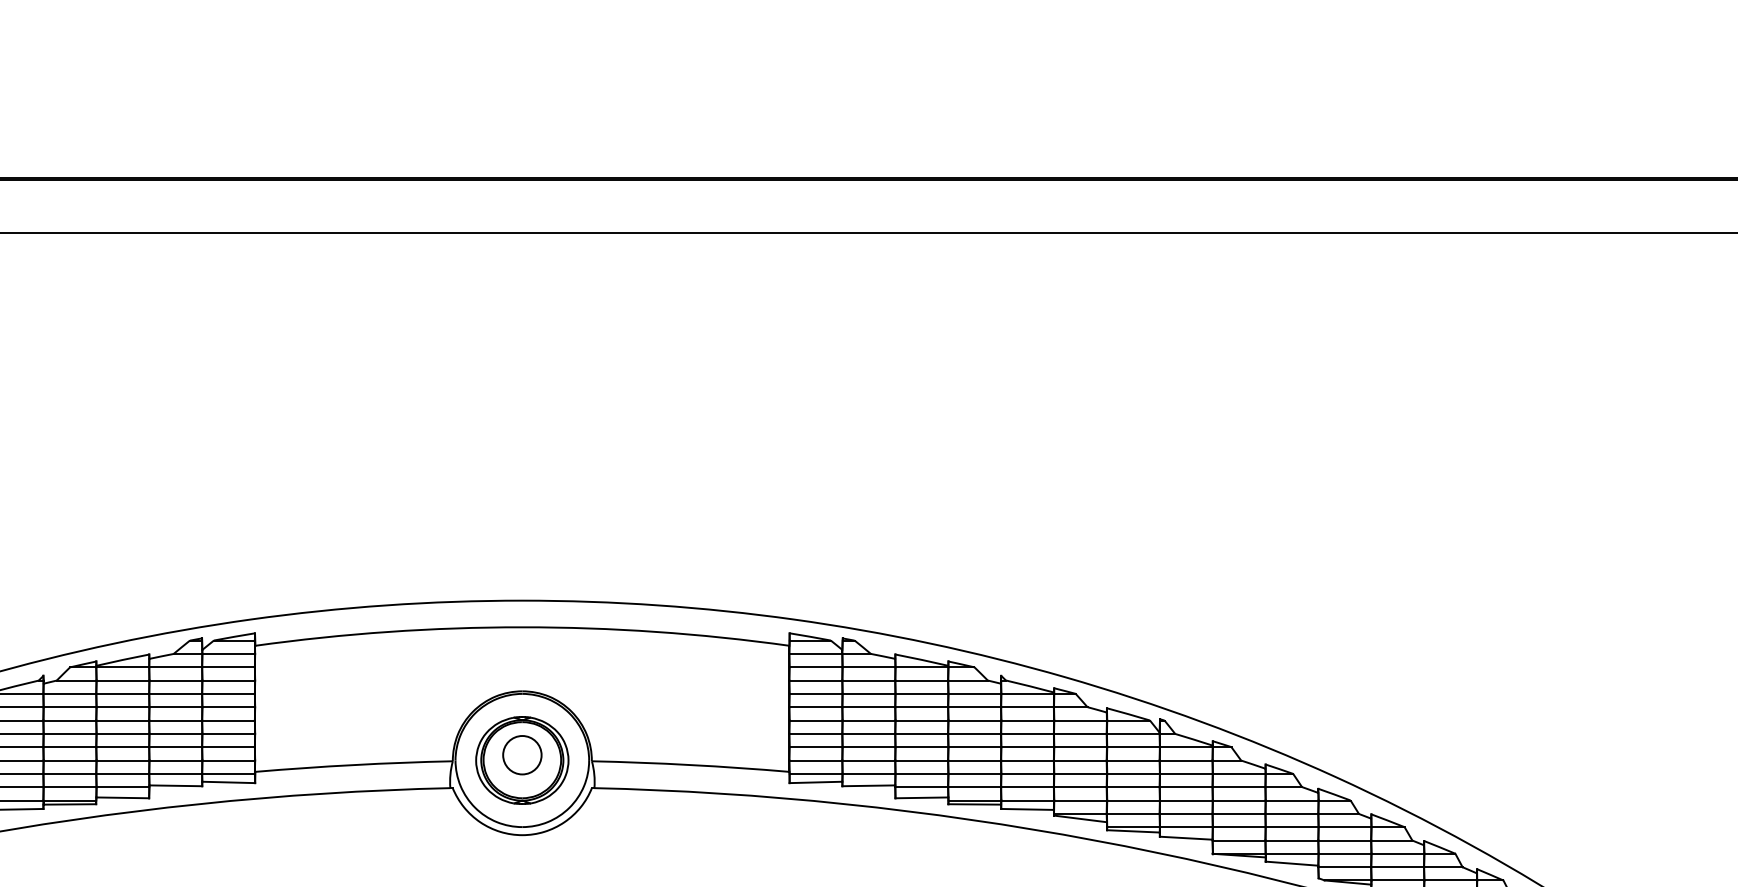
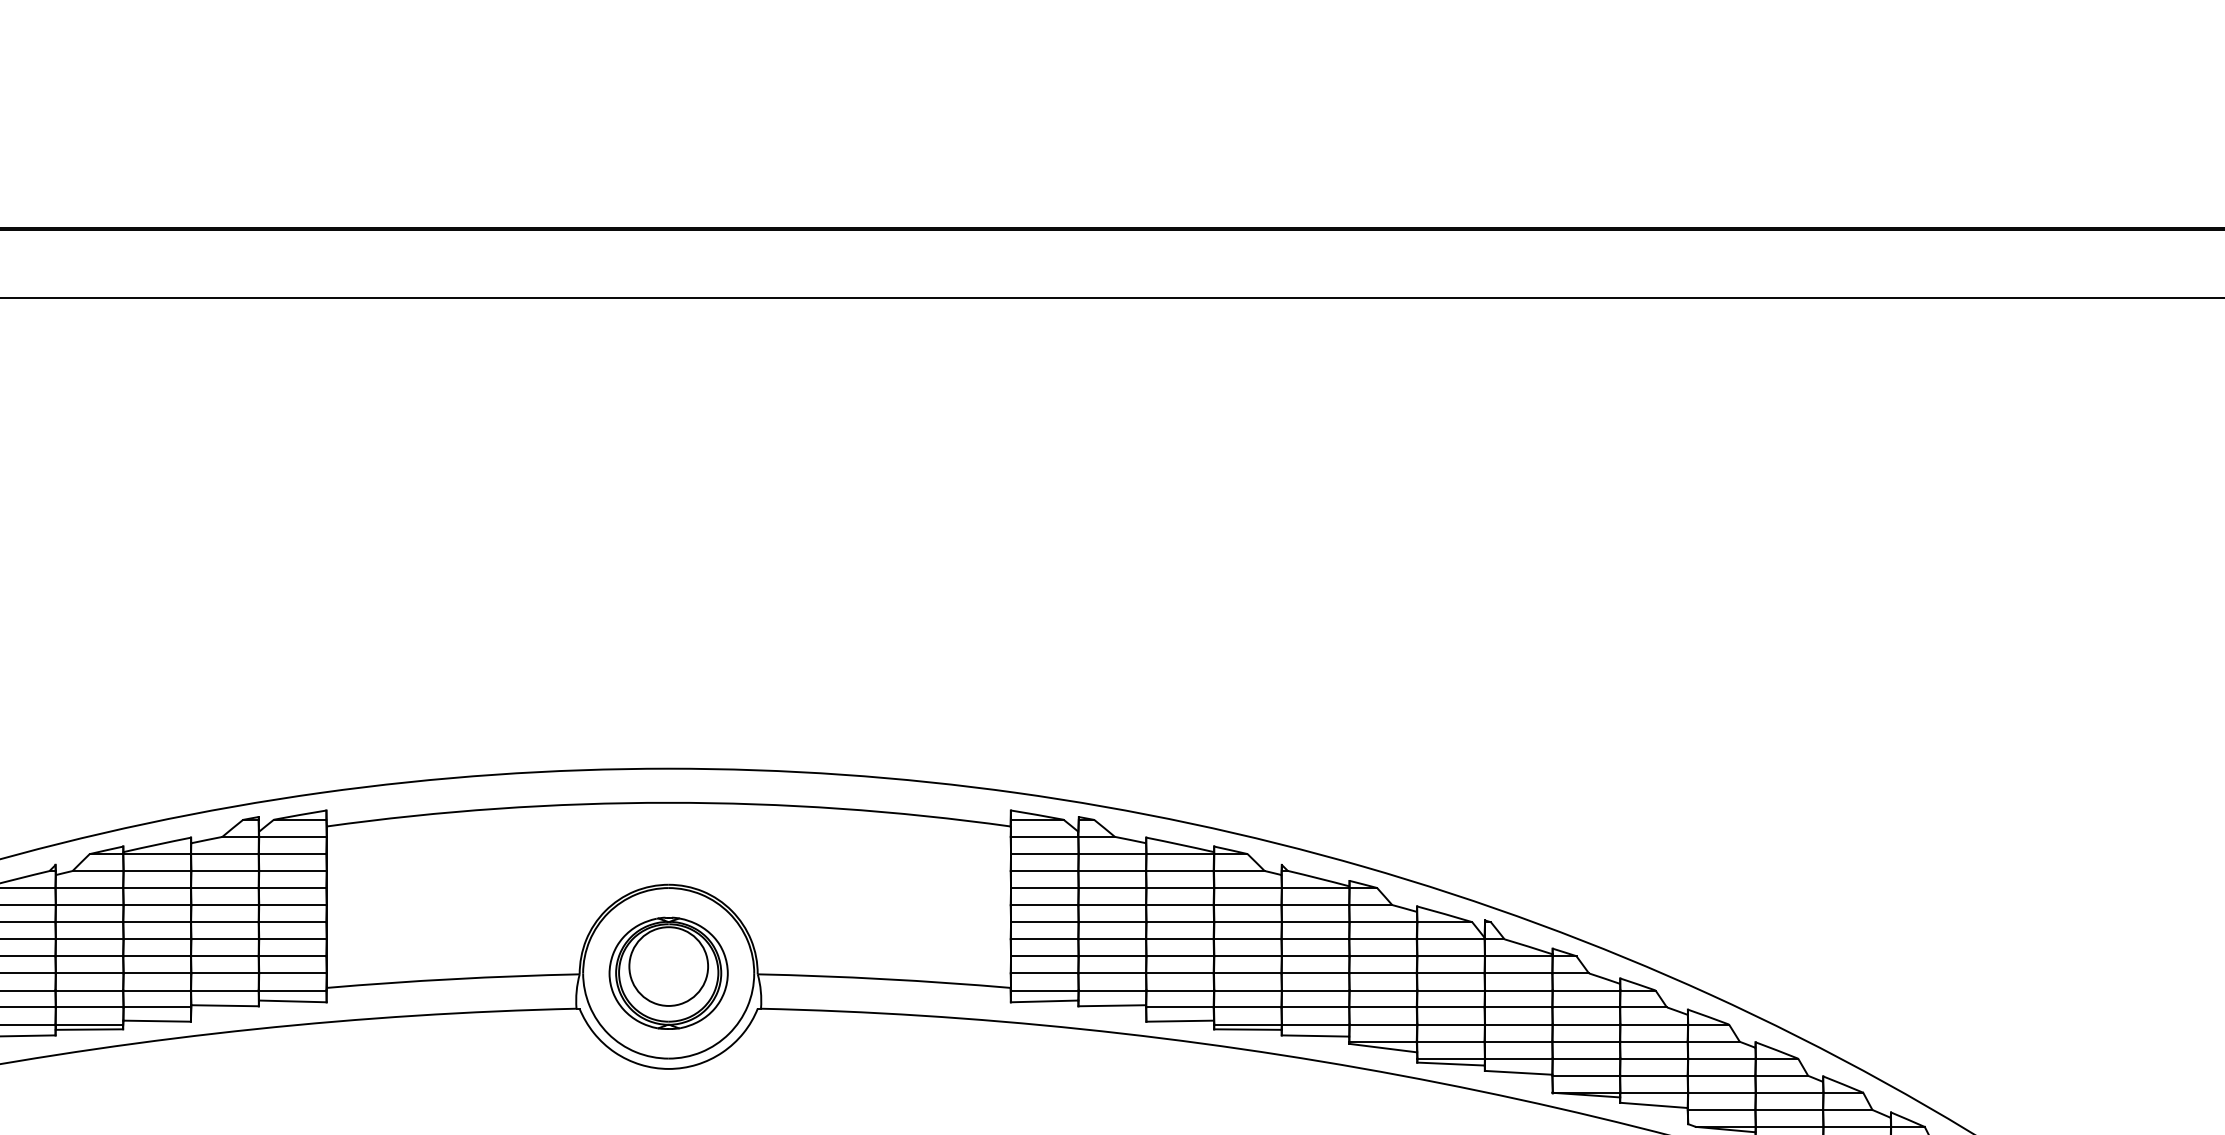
circle: (522, 755) -> (668, 966), size x1.6

